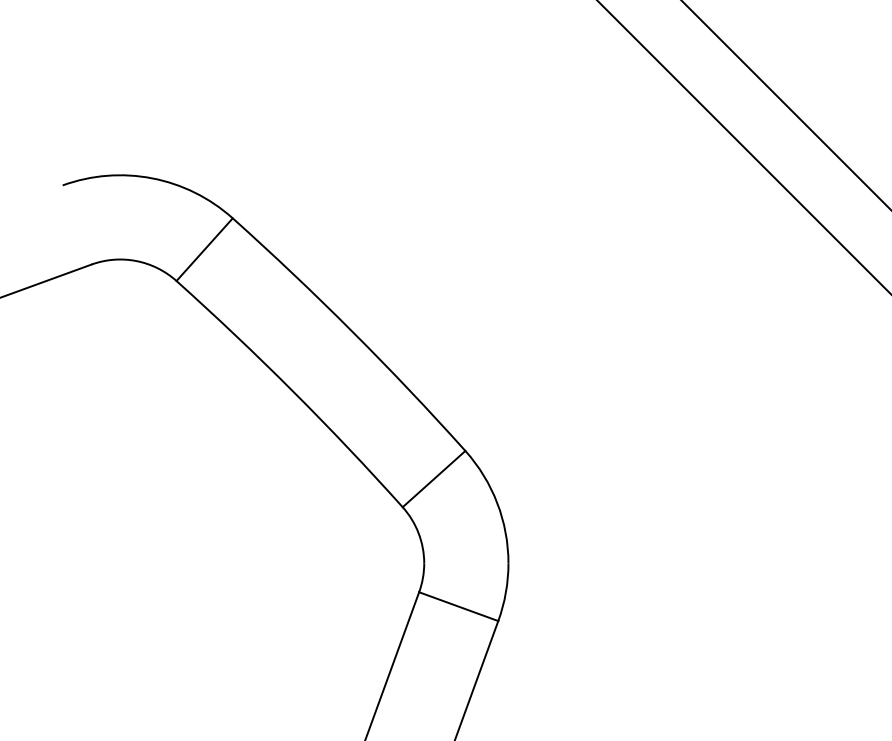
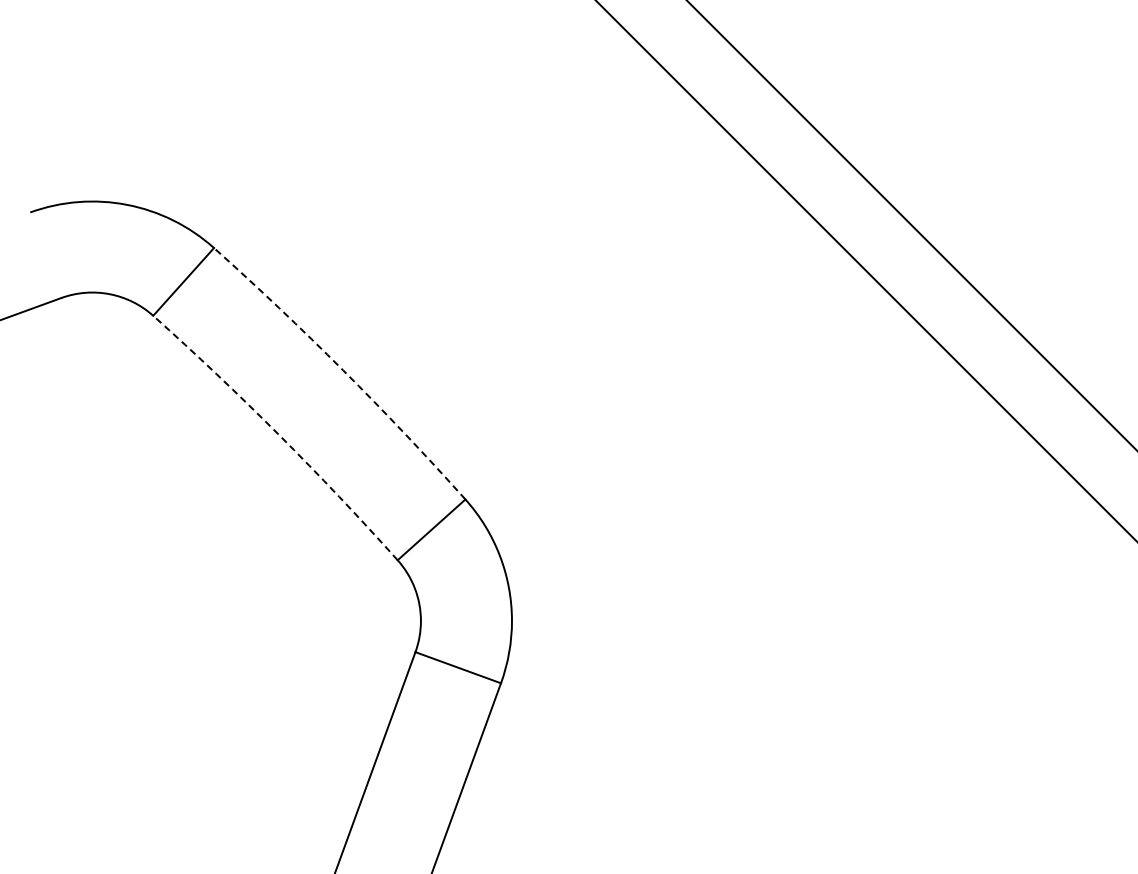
arc: (352, 331) -> (343, 370), solid -> dashed
arc: (292, 390) -> (278, 434), solid -> dashed

